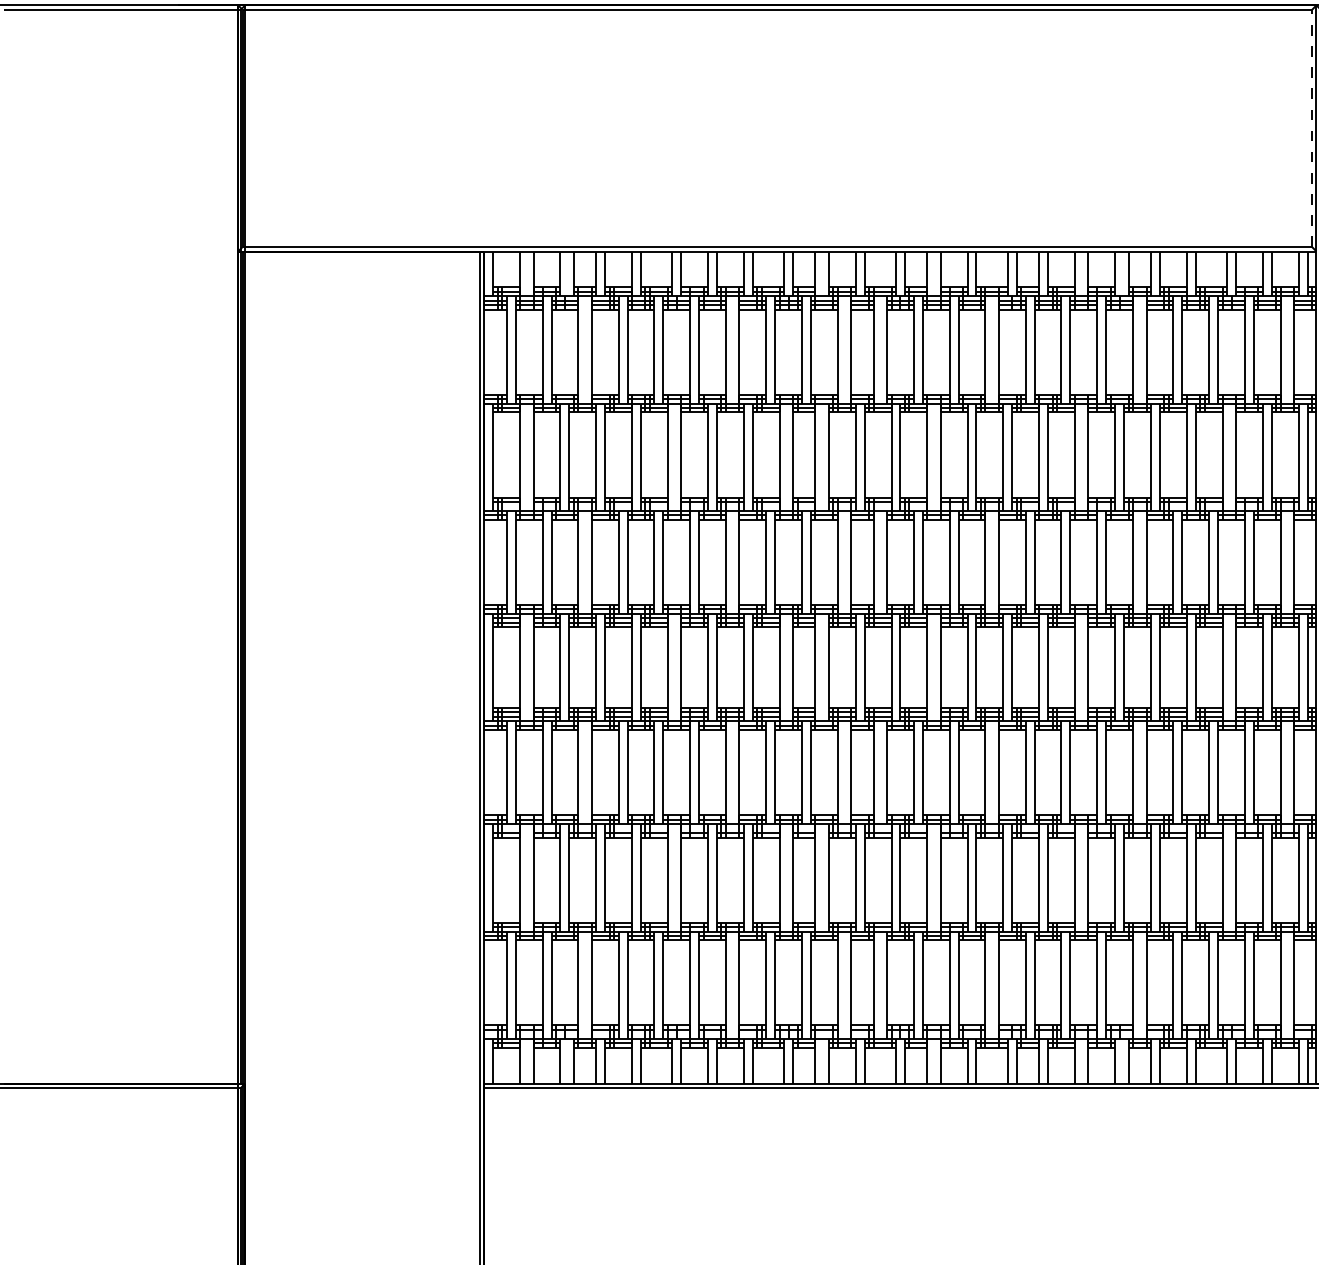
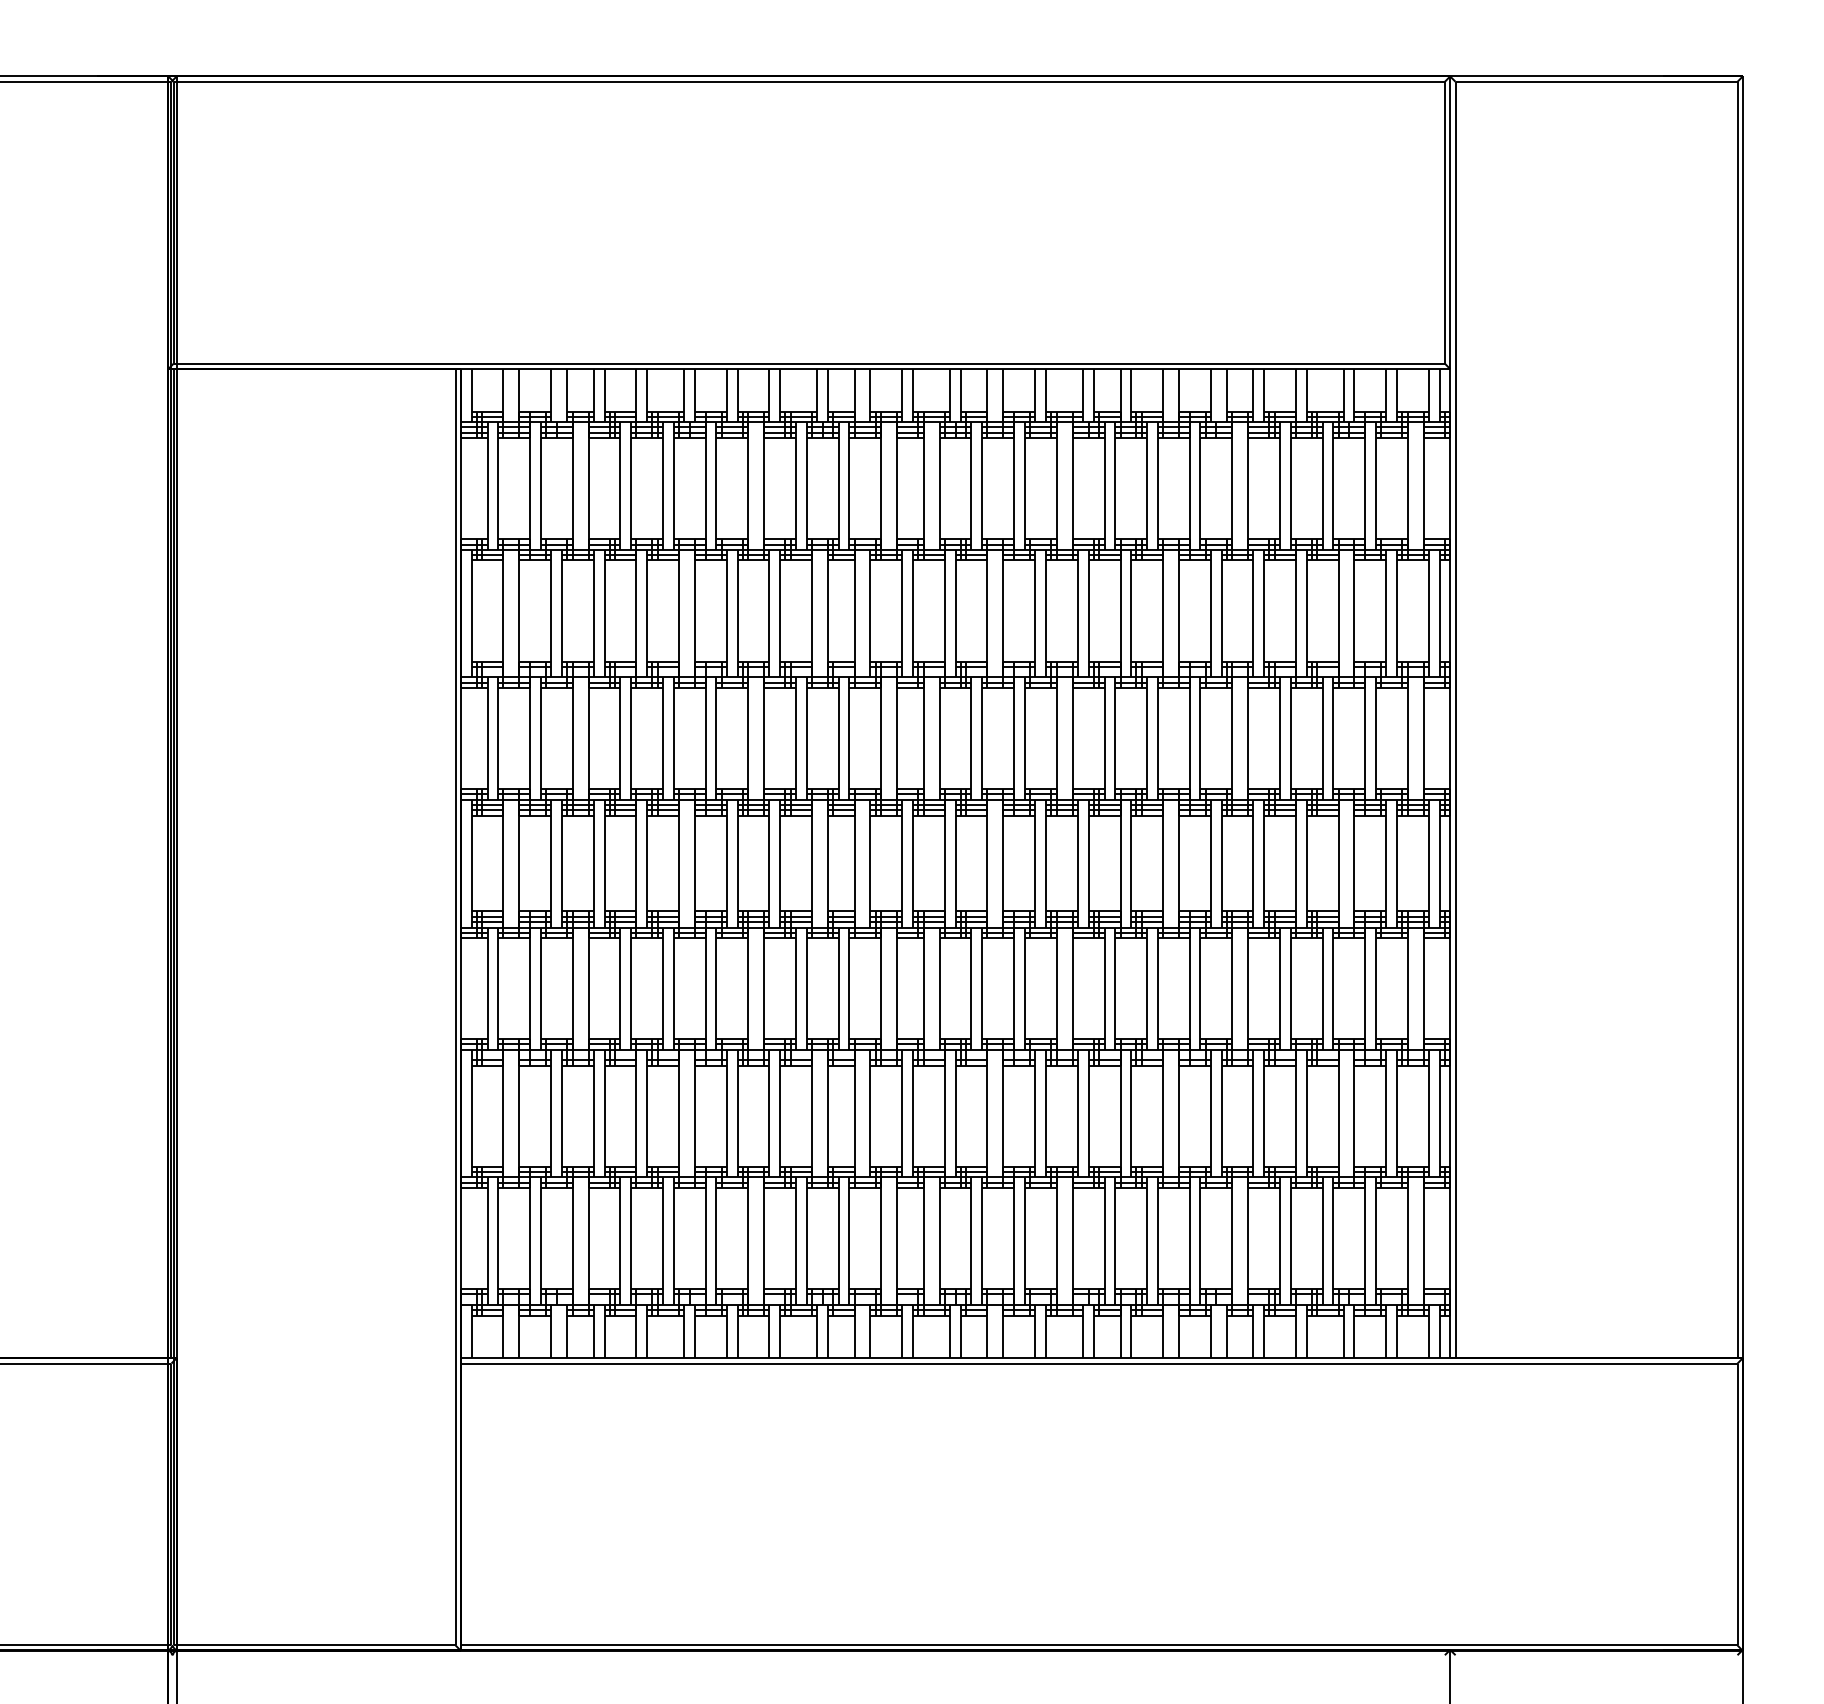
line: (1311, 128) -> (1444, 222), dashed -> solid

